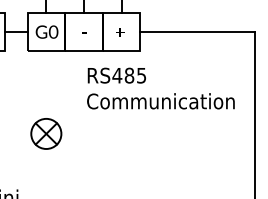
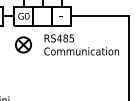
part: (46, 133) -> (23, 44), moved

